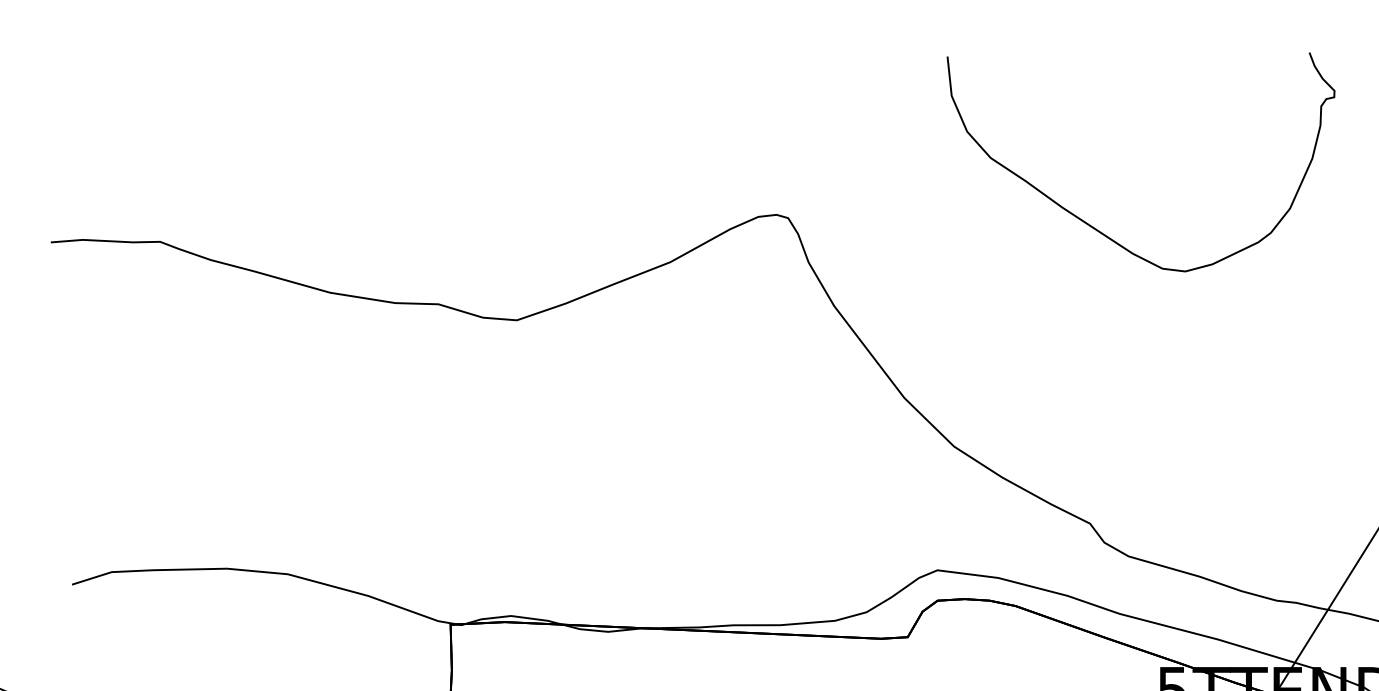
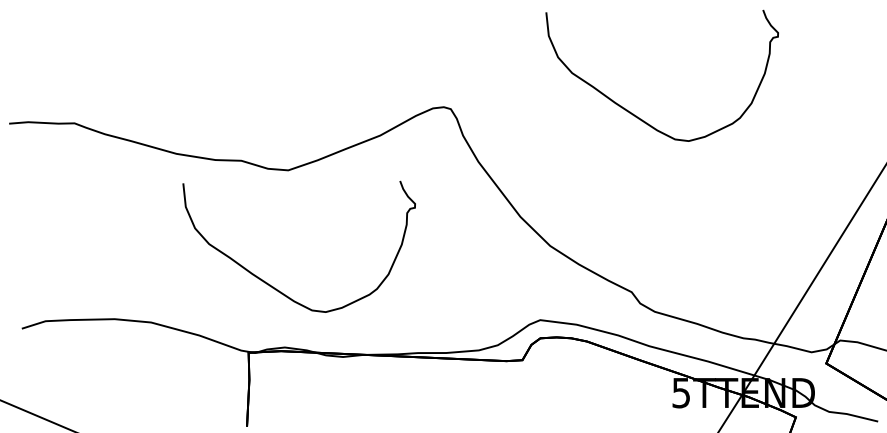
curve: (492, 514) -> (273, 286), added

